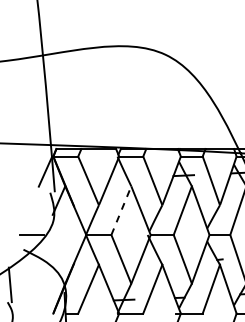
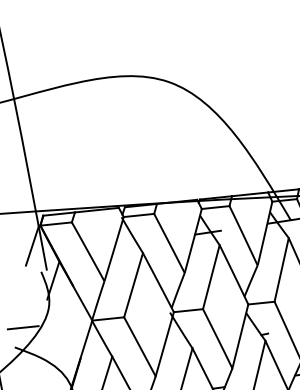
line: (121, 210) -> (133, 284), dashed -> solid

